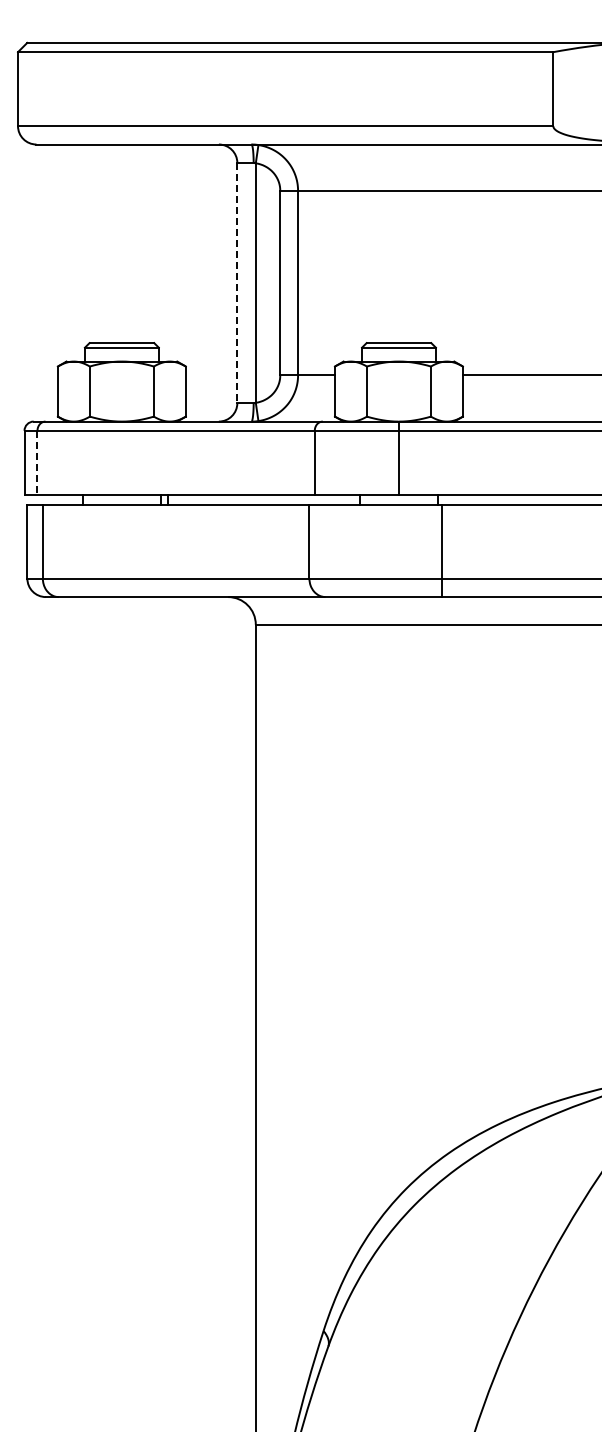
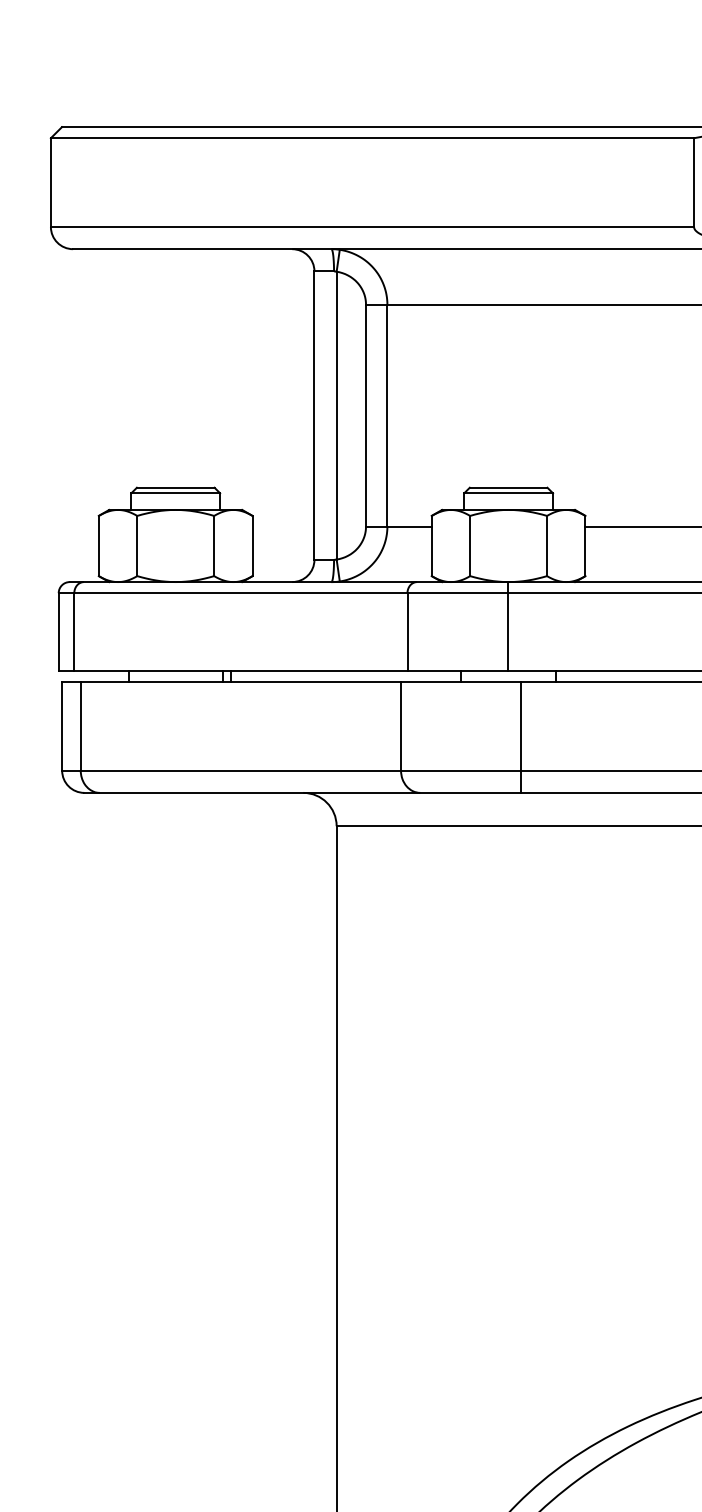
line: (237, 283) -> (314, 416), dashed -> solid
line: (37, 463) -> (74, 632), dashed -> solid
line: (442, 550) -> (521, 736), moved

